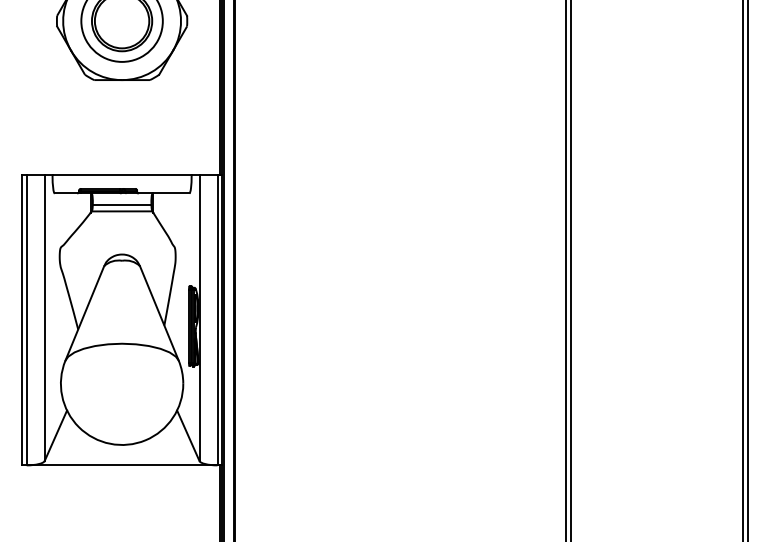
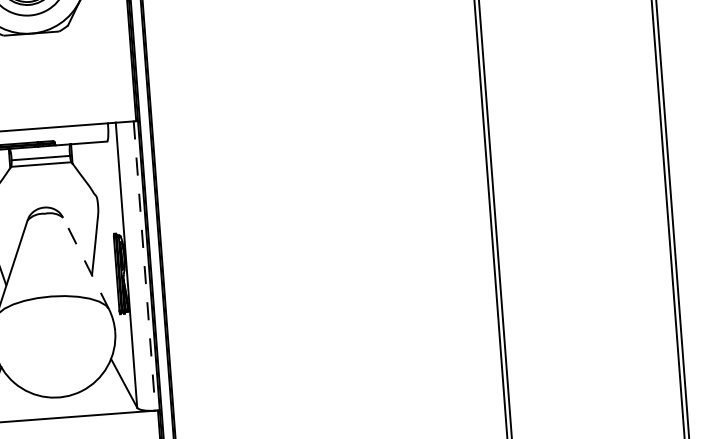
line: (159, 312) -> (86, 262), solid -> dashed
line: (217, 320) -> (144, 266), solid -> dashed

